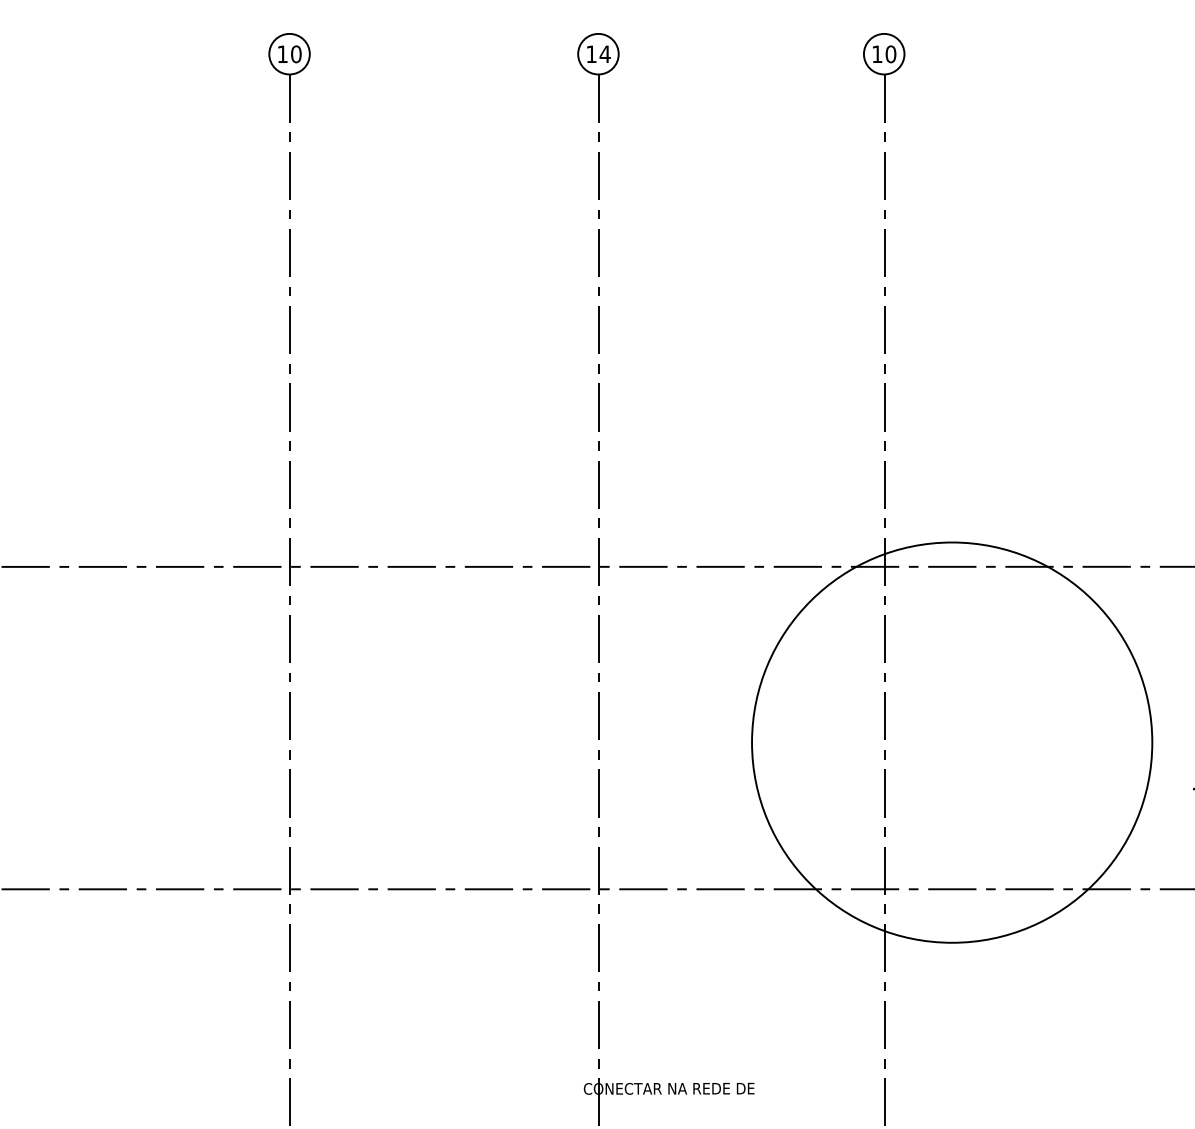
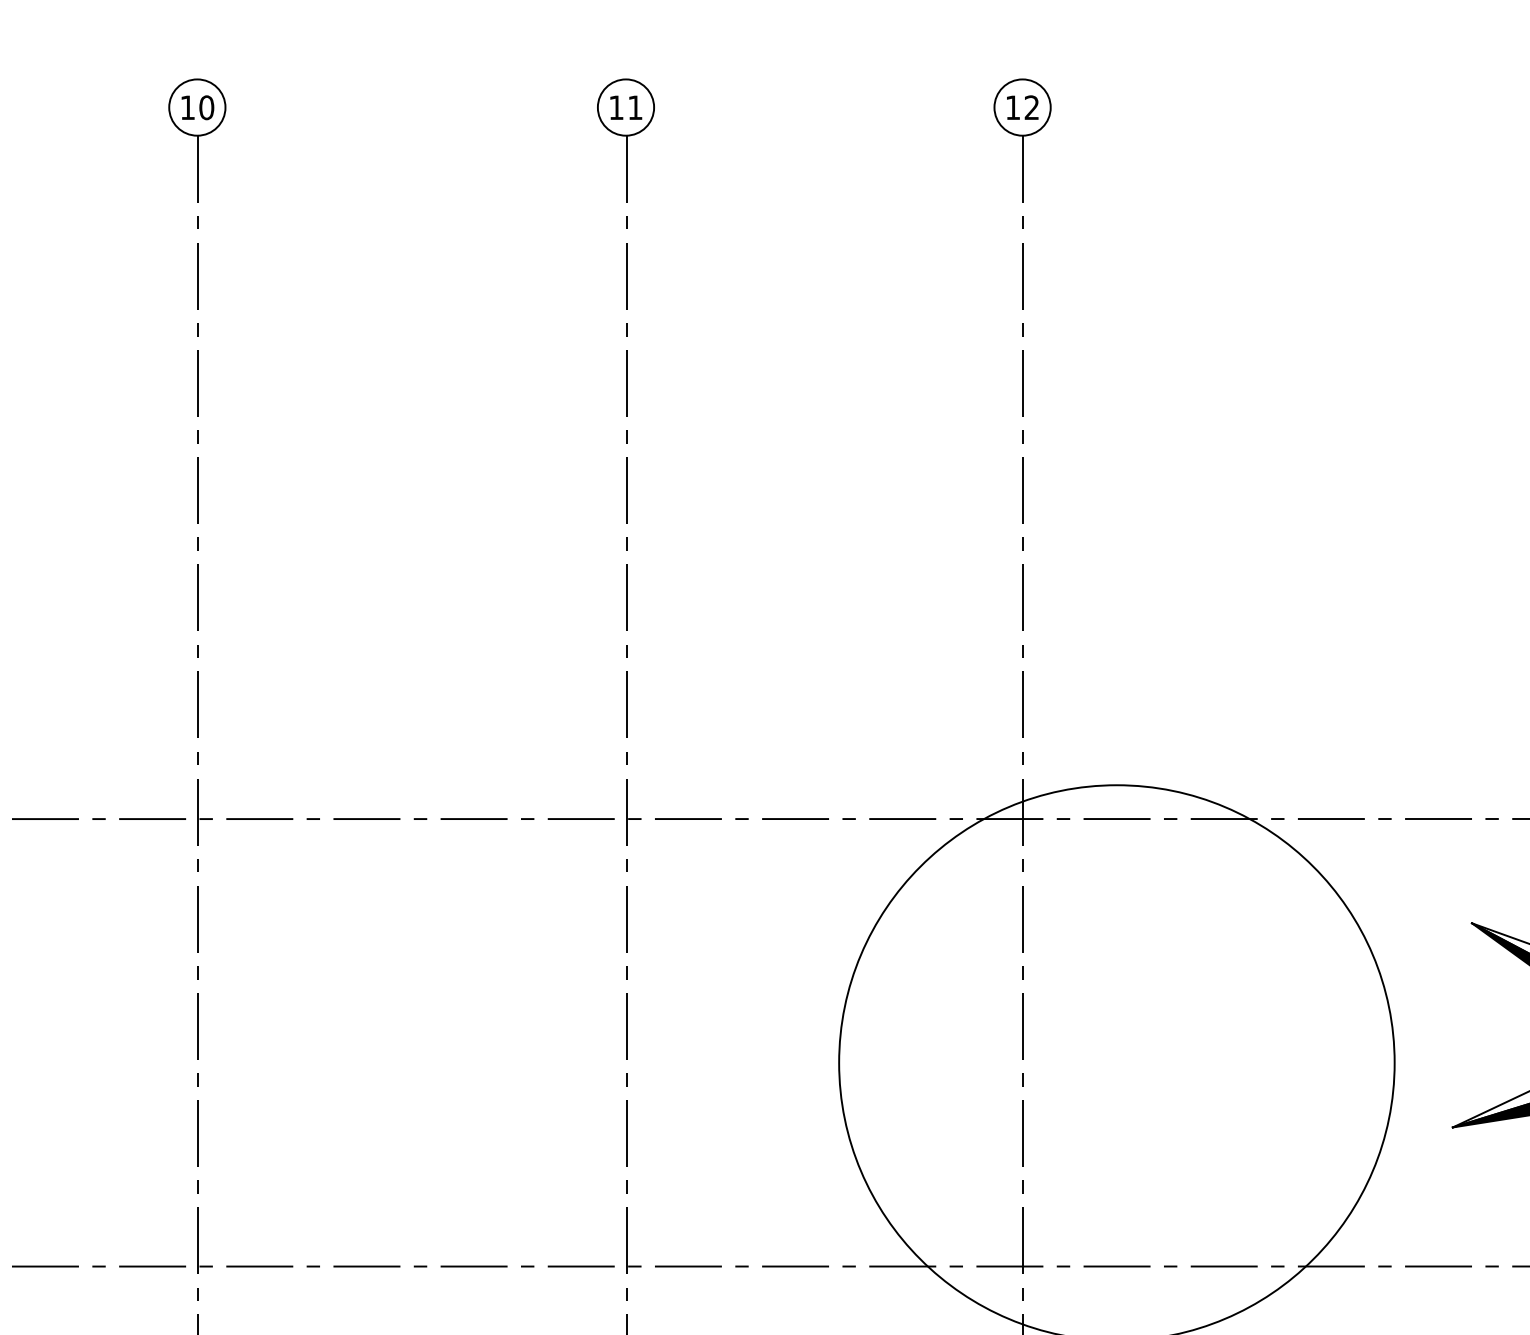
text: (604, 53) -> (634, 106), 14 -> 11
text: (890, 54) -> (1031, 107), 10 -> 12

